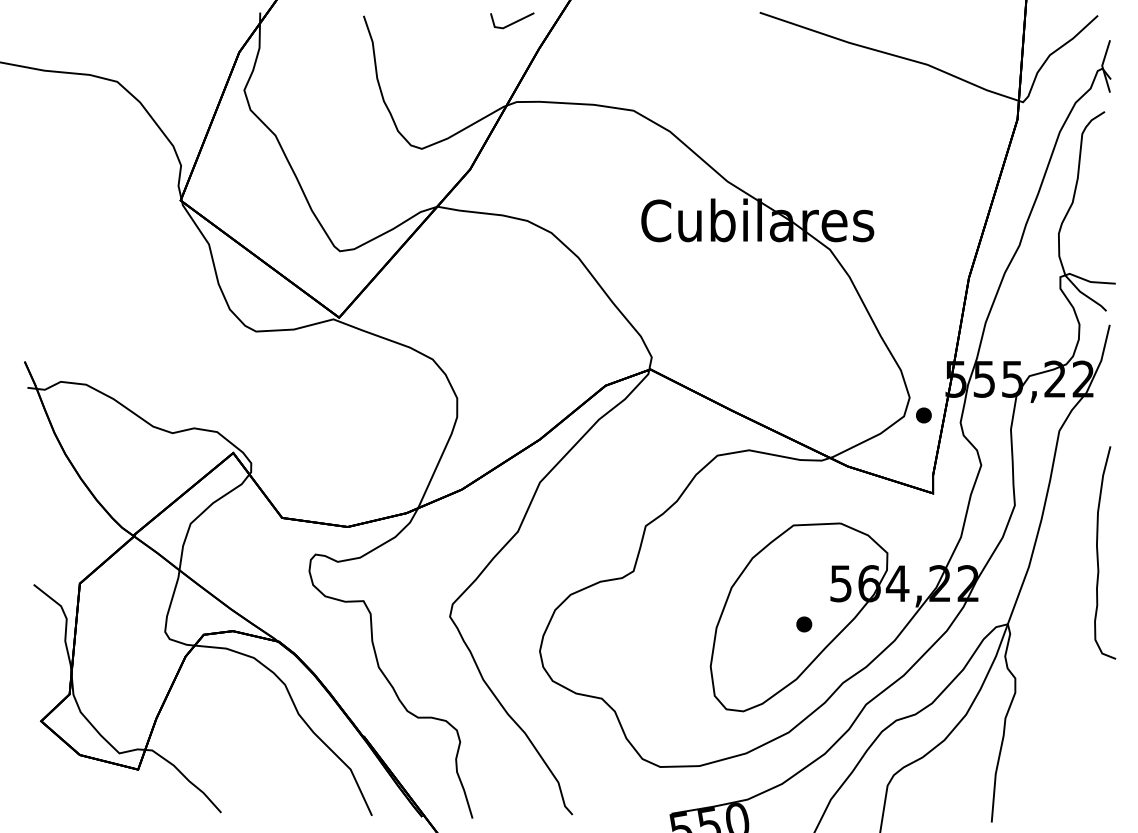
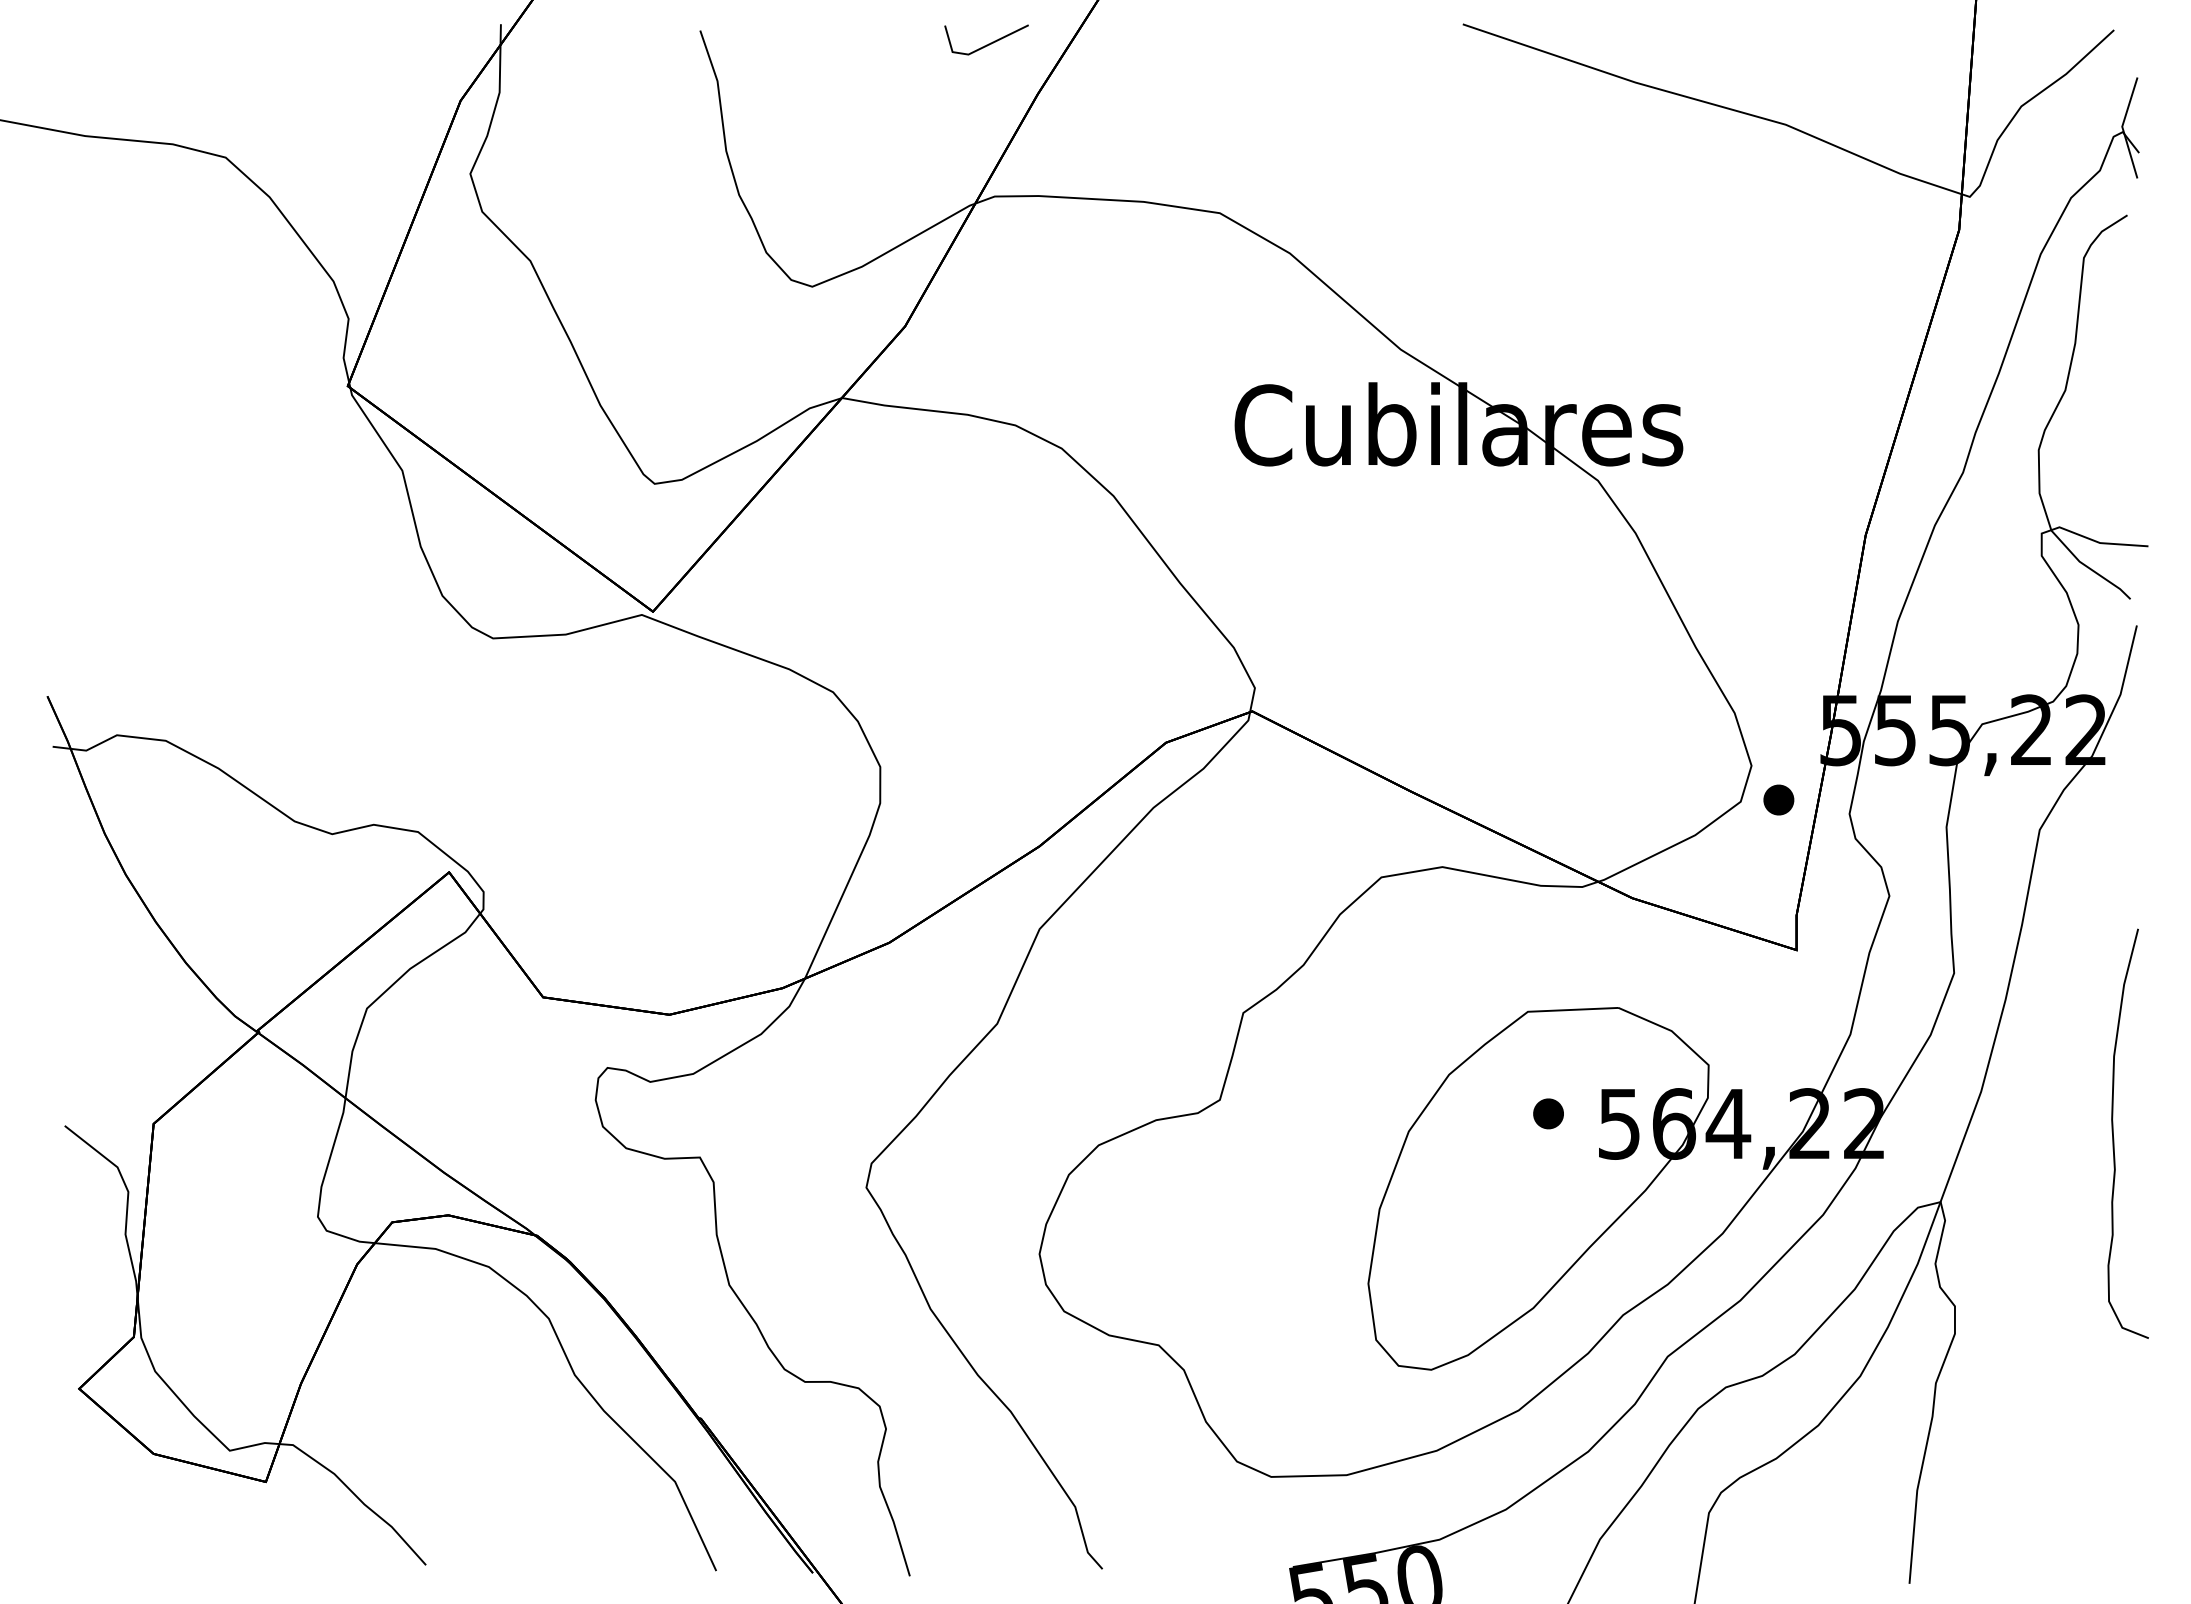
curve: (1098, 552) -> (2115, 1133), moved
part: (804, 624) -> (1548, 1113), moved

